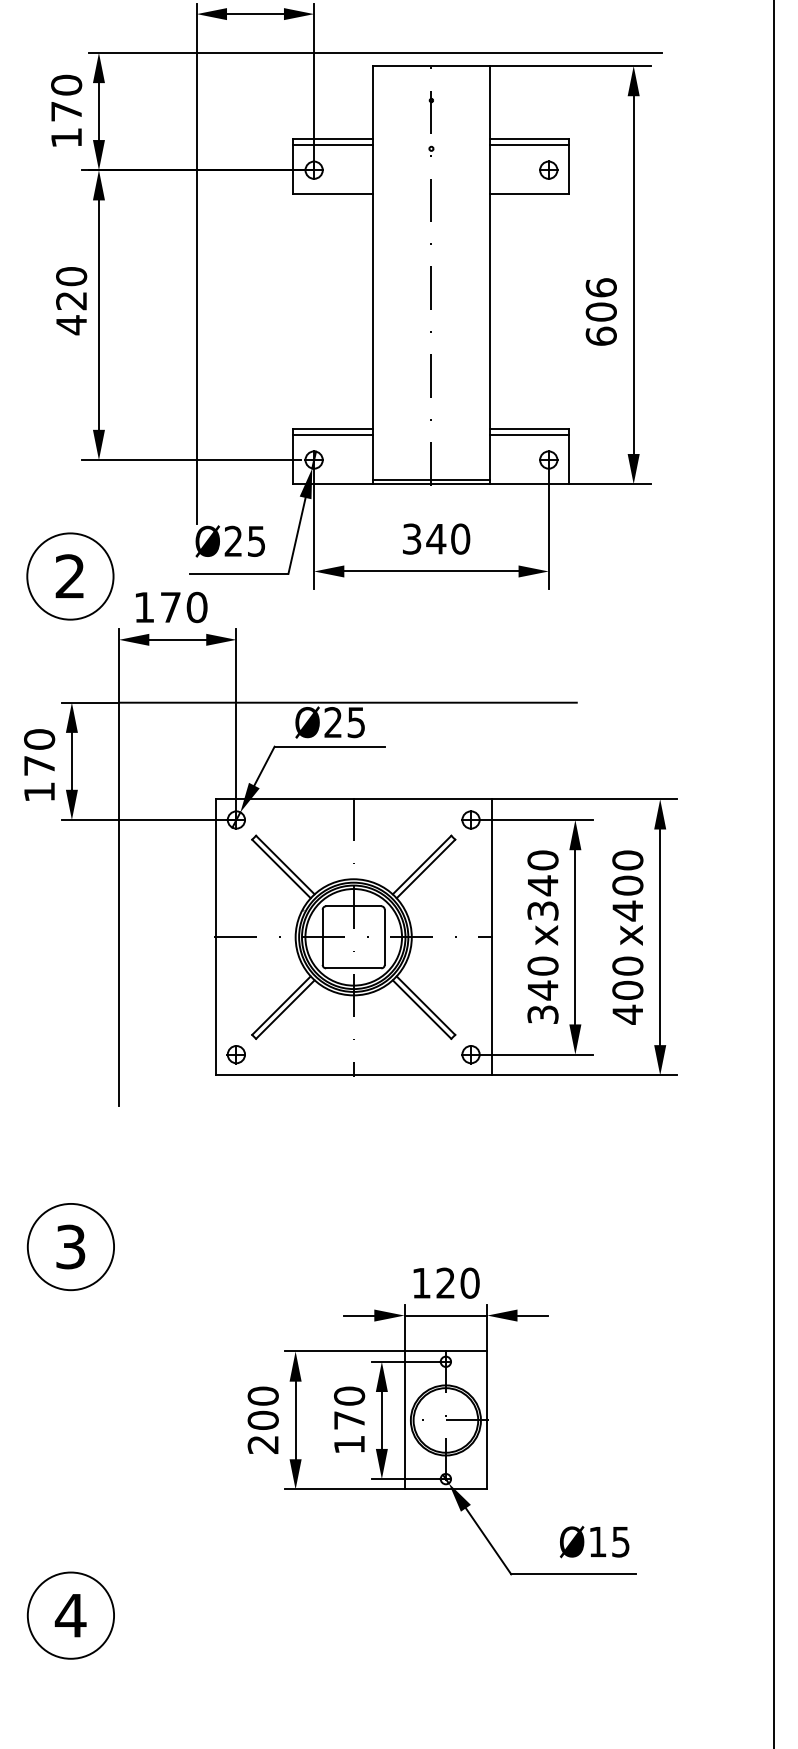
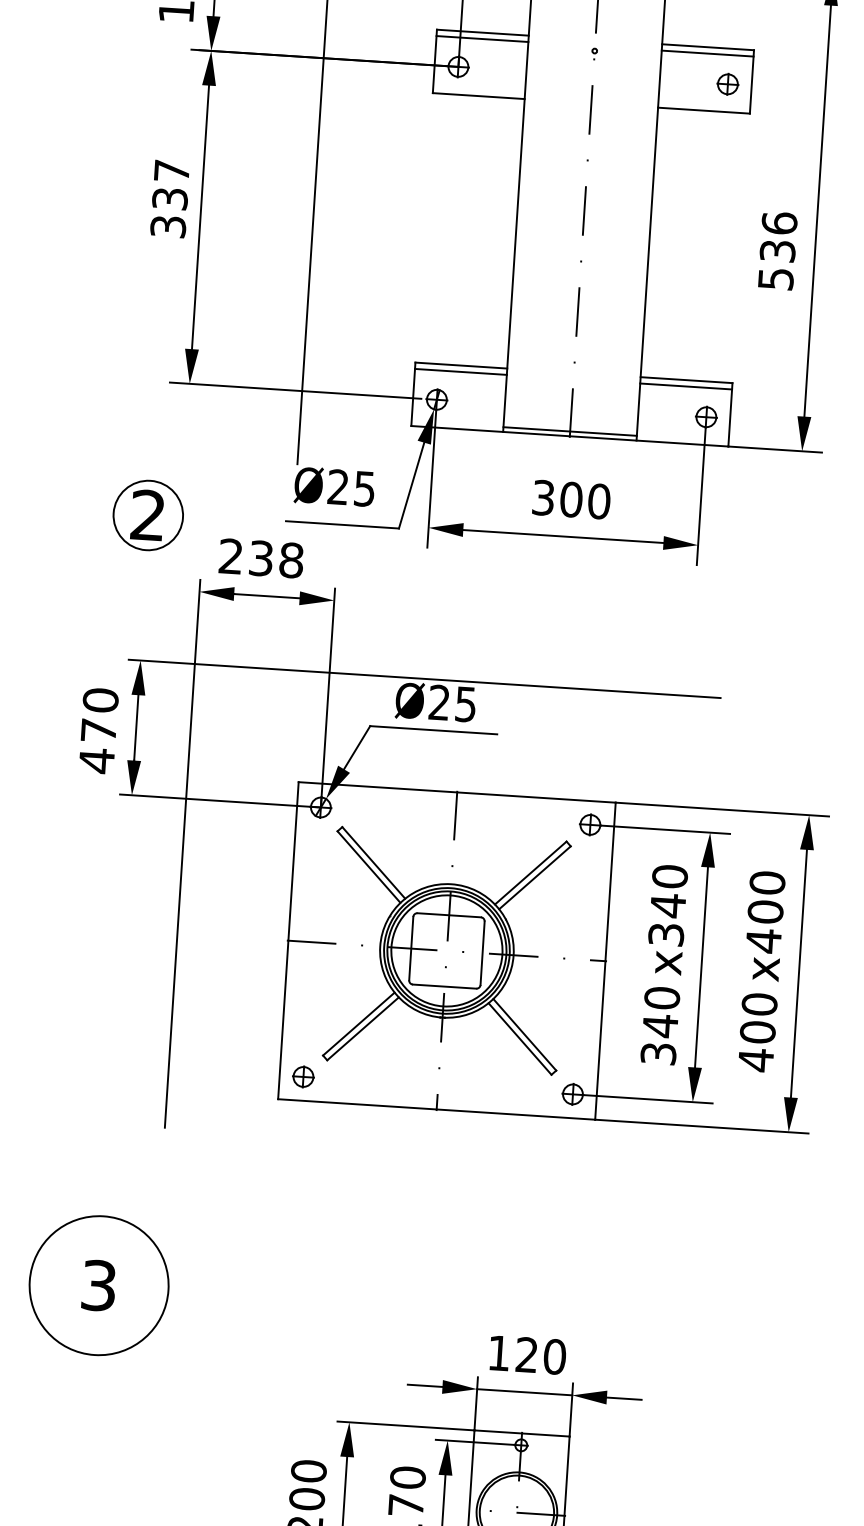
text: (71, 301) -> (169, 199), 420 -> 337
text: (600, 323) -> (775, 264), 606 -> 536
text: (436, 538) -> (571, 499), 340 -> 300
circle: (70, 576) -> (148, 515), size x0.7
text: (170, 607) -> (260, 558), 170 -> 238
text: (39, 792) -> (96, 761), 170 -> 470
circle: (70, 1246) -> (98, 1285), size x1.4

